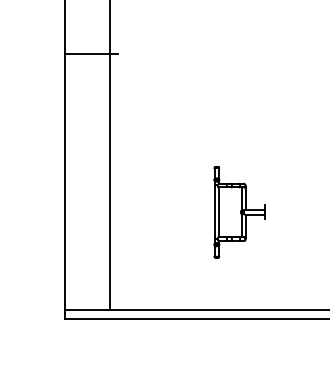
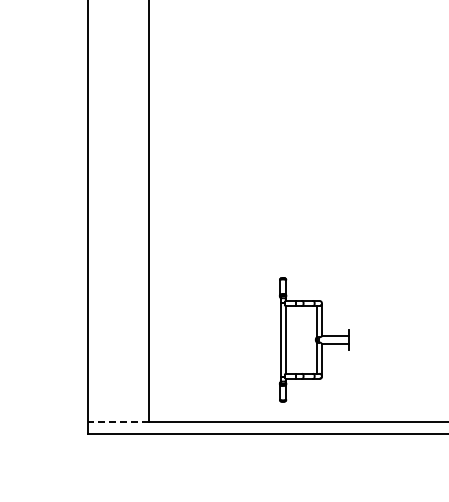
line: (91, 53) -> (124, 73), removed
part: (240, 212) -> (314, 339), moved
line: (87, 310) -> (118, 422), solid -> dashed

